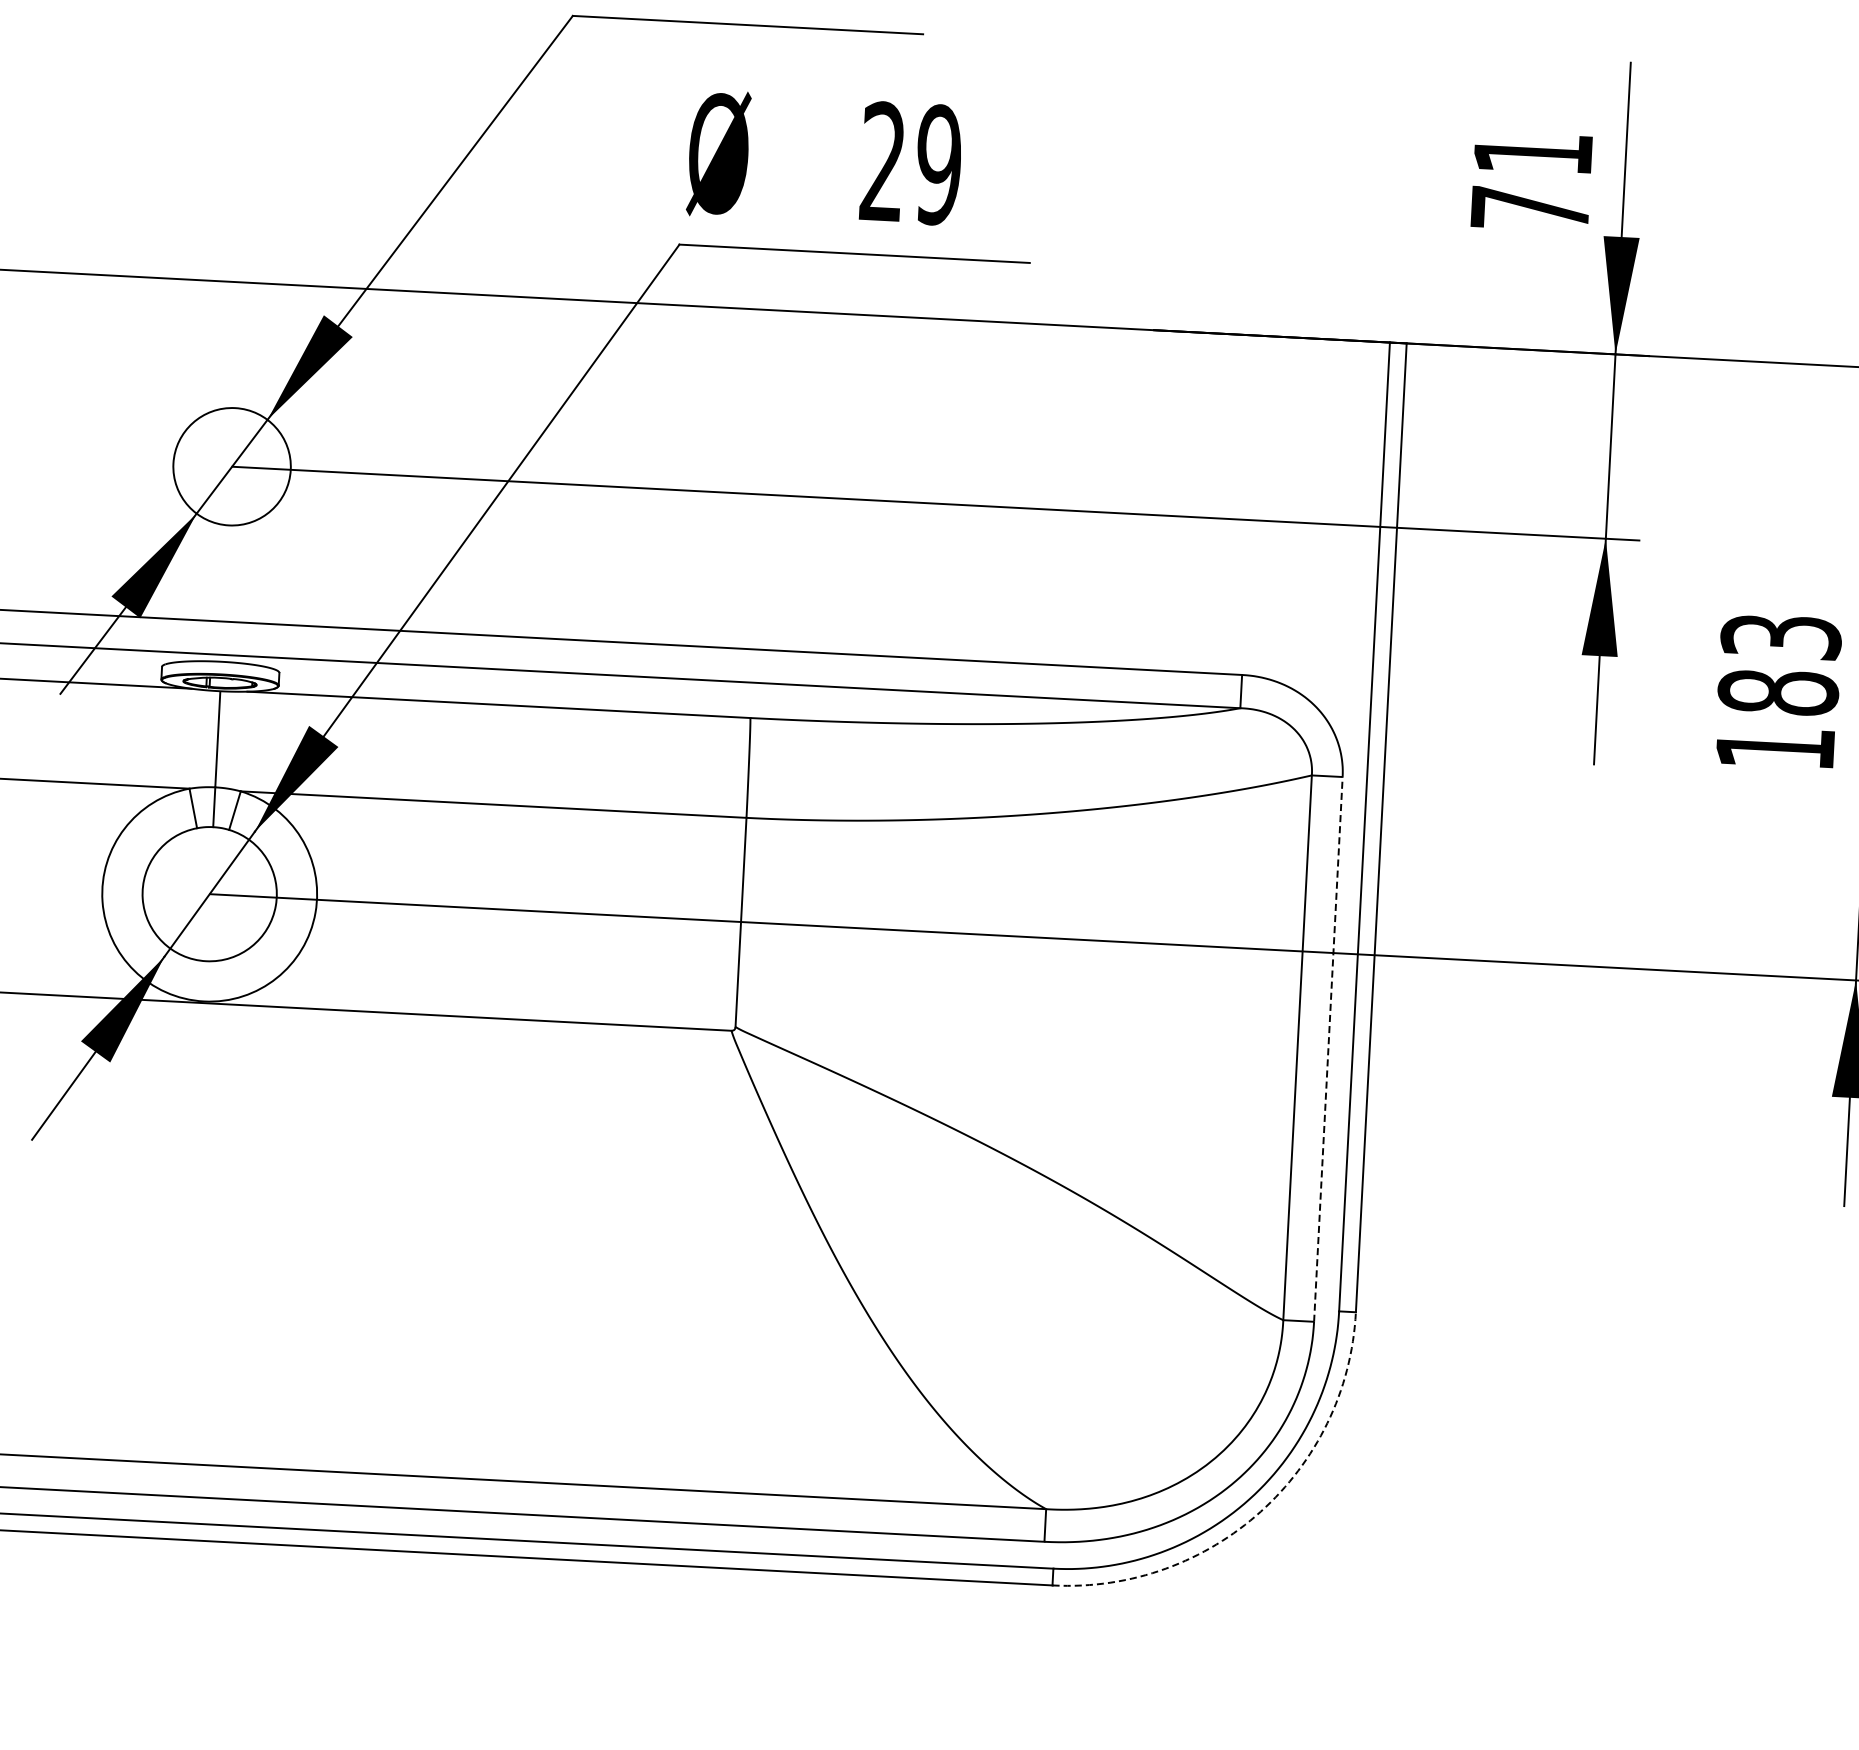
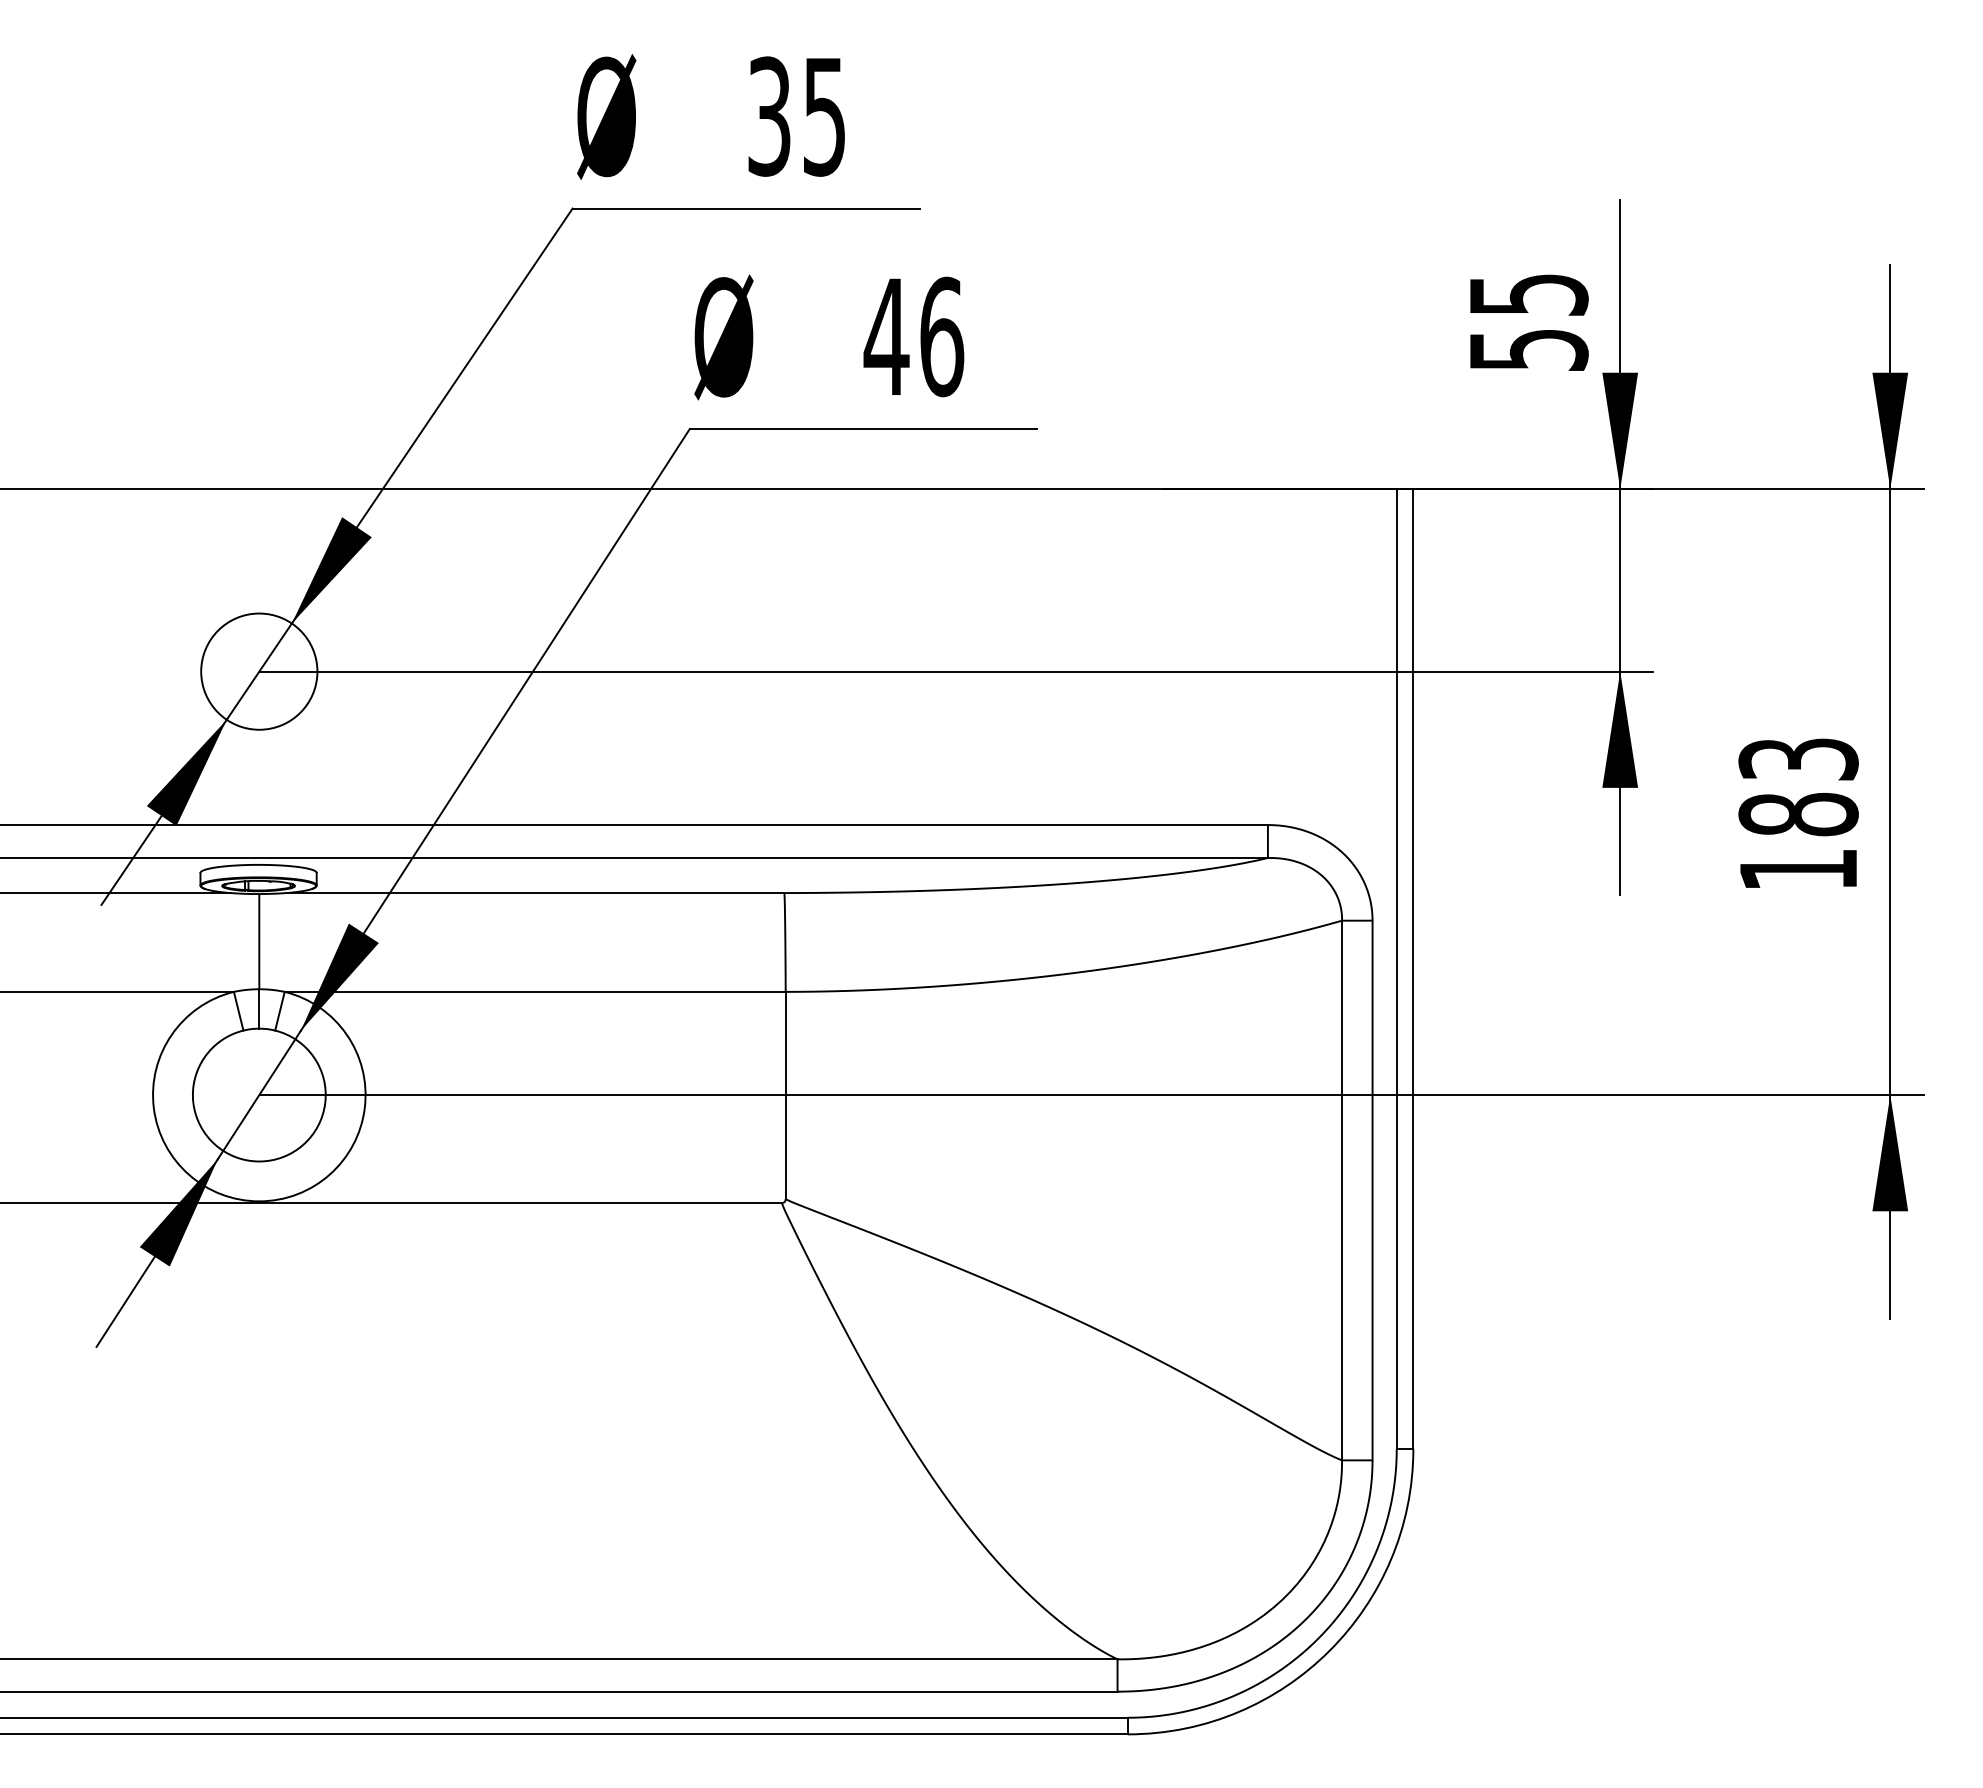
text: (910, 163) -> (913, 336), 29 -> 46
text: (1532, 181) -> (1529, 322), 71 -> 55
line: (1328, 1049) -> (1372, 1190), dashed -> solid
arc: (1260, 1511) -> (1329, 1650), dashed -> solid

